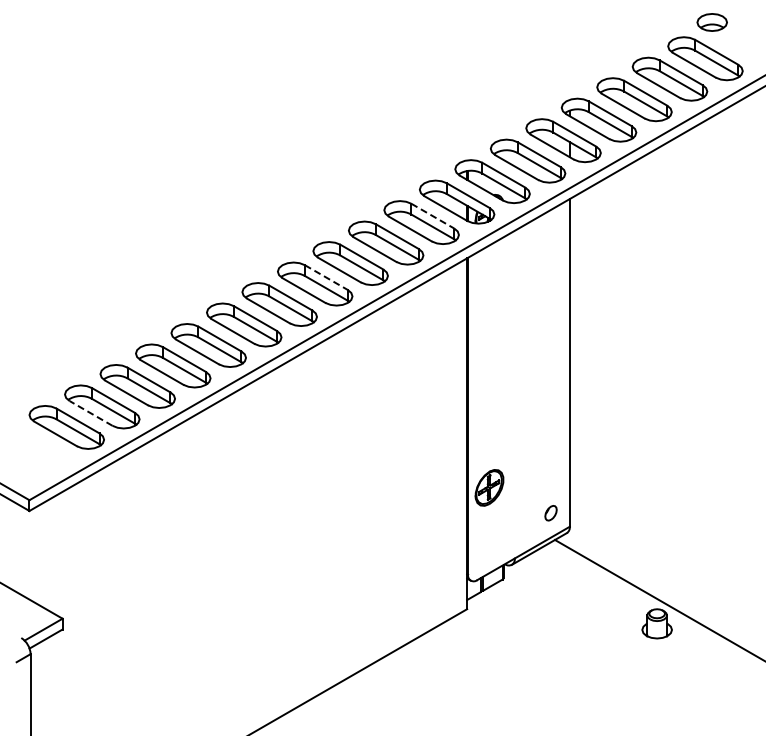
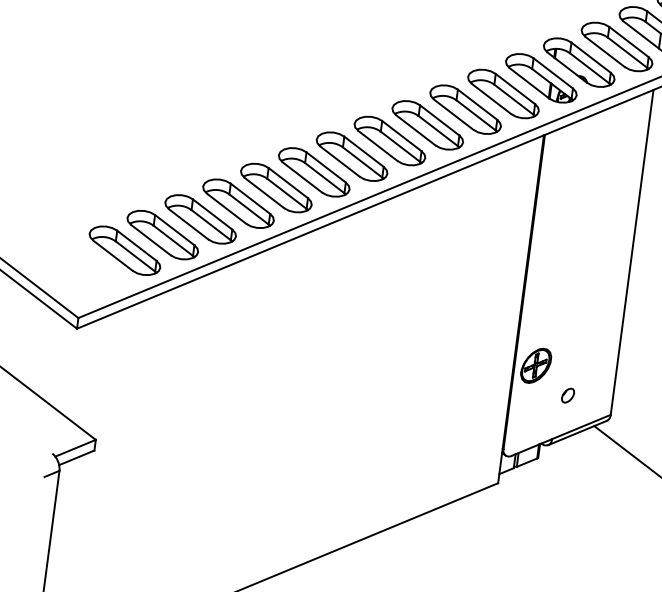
line: (432, 216) -> (515, 89), dashed -> solid
line: (326, 277) -> (401, 136), dashed -> solid
line: (91, 413) -> (151, 240), dashed -> solid
part: (550, 513) -> (567, 395), moved

